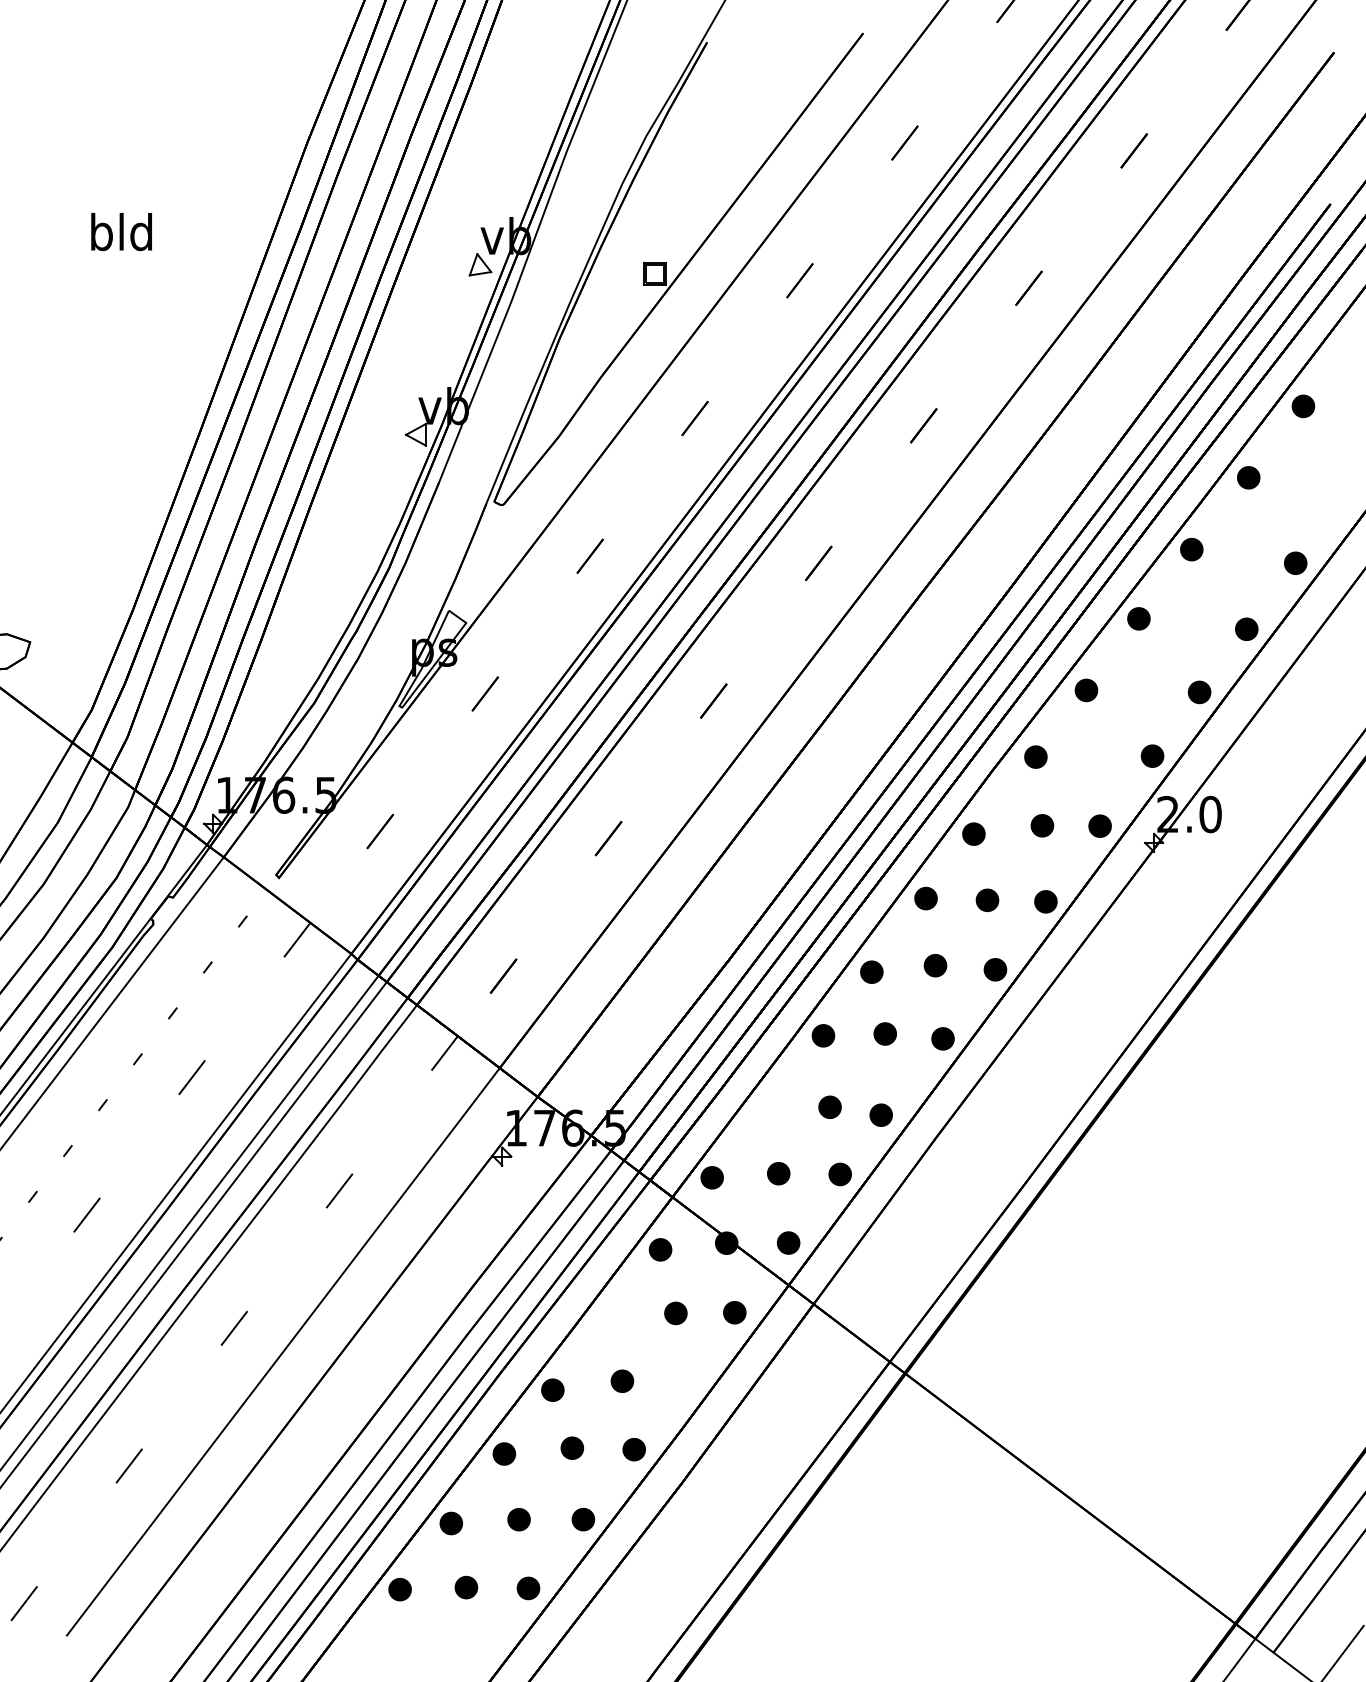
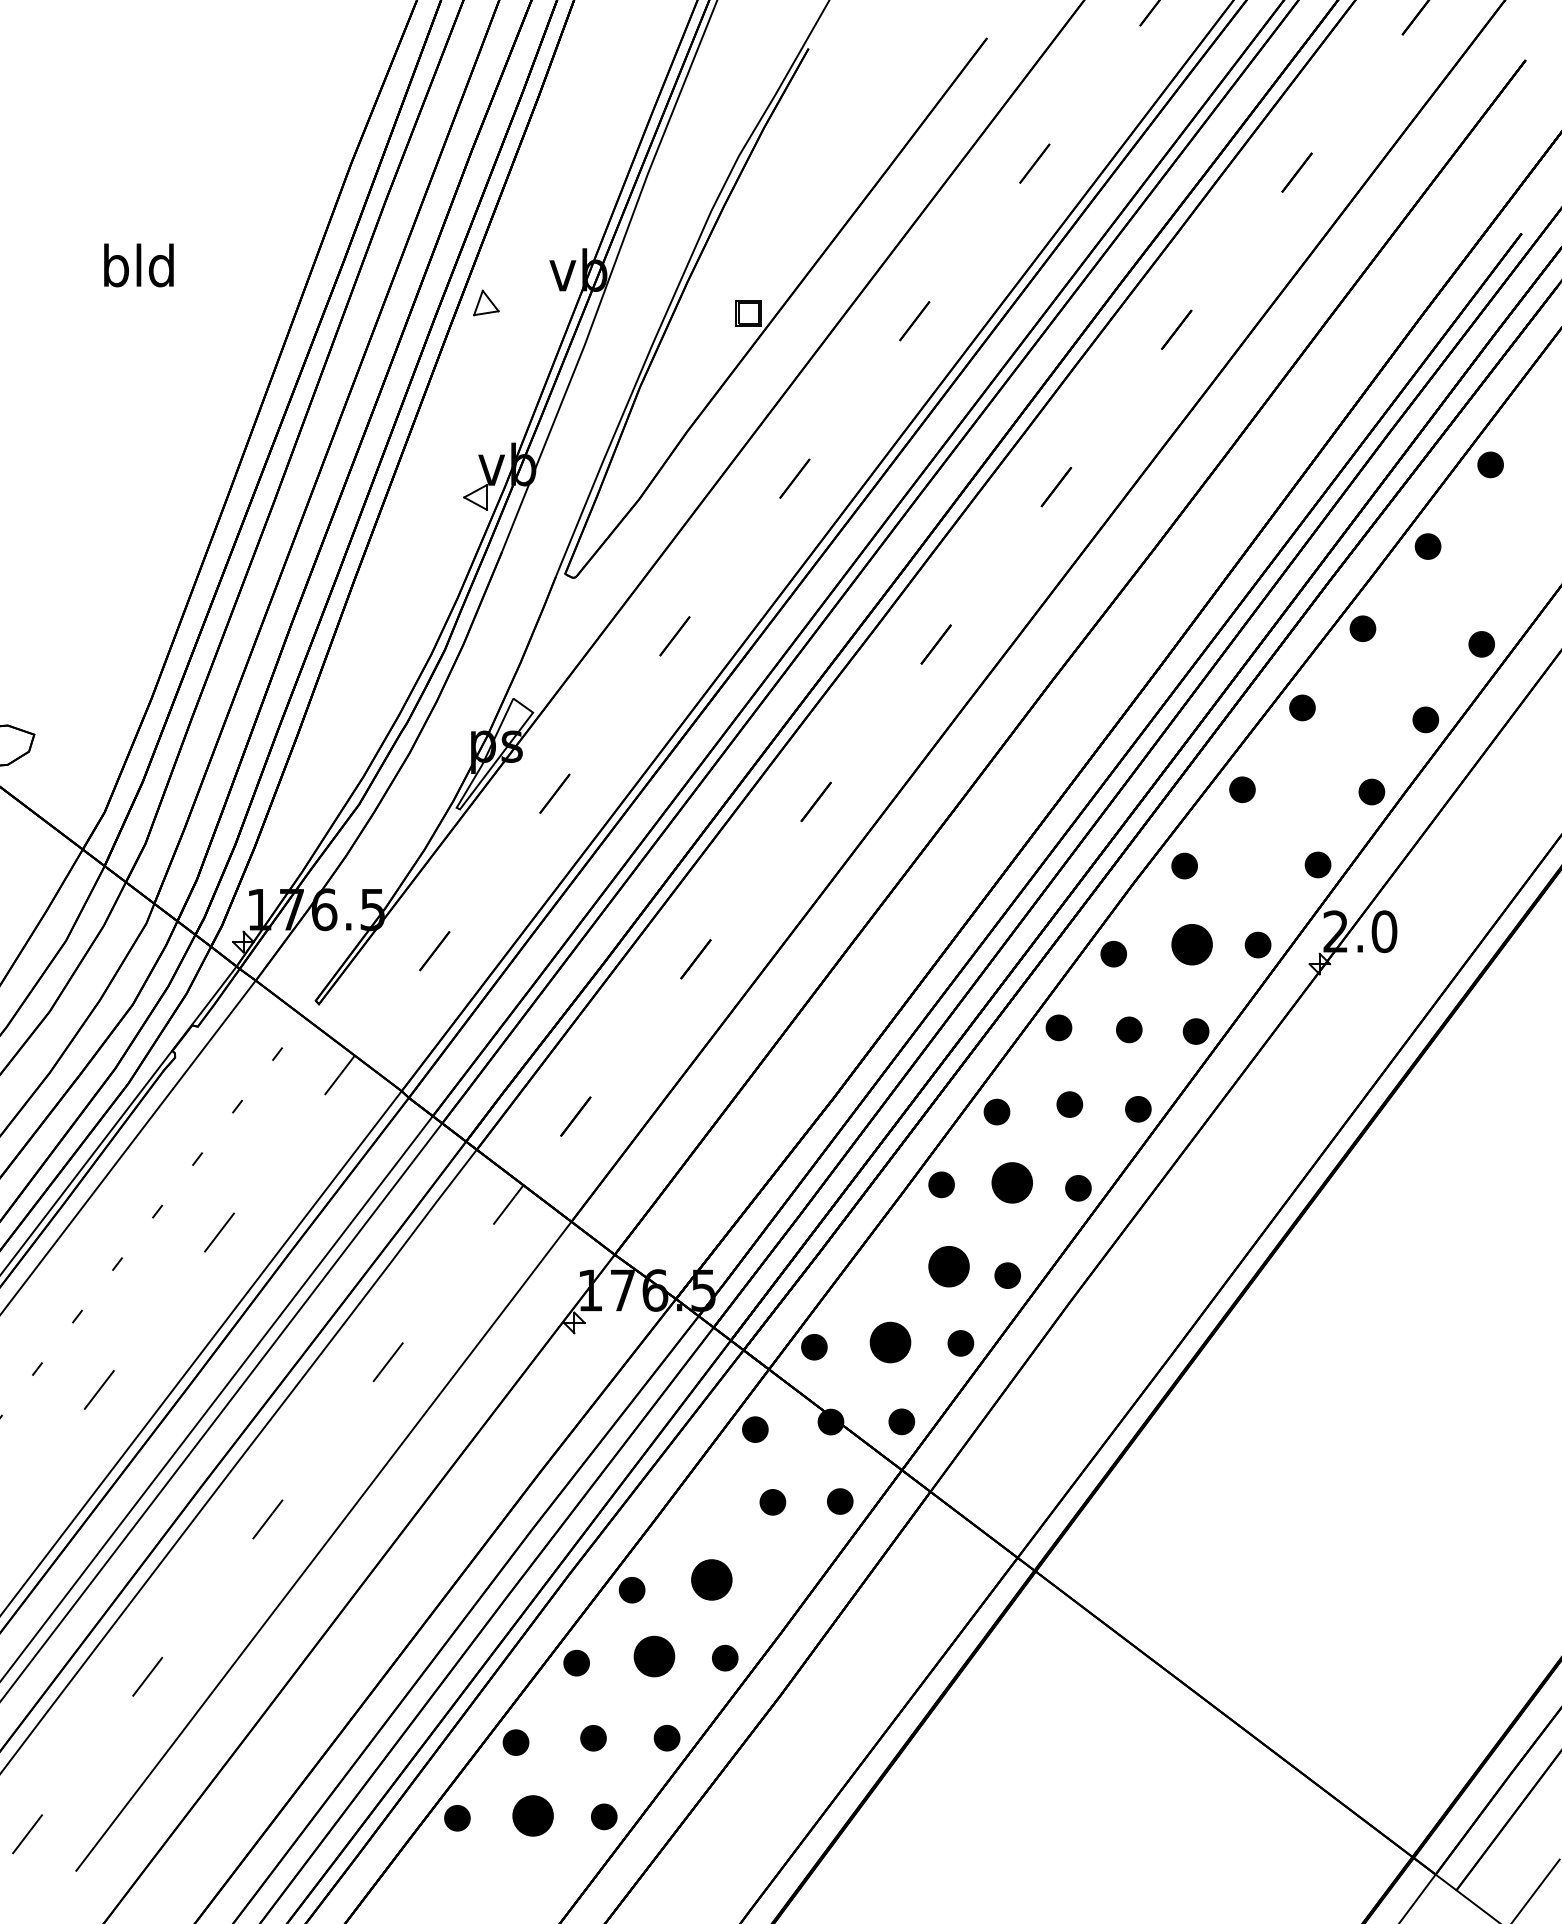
part: (480, 264) -> (486, 302), moved
part: (1041, 825) -> (1191, 944), size x1.6
part: (885, 1033) -> (1012, 1182), size x1.6
part: (830, 1107) -> (949, 1266), size x1.6
part: (778, 1173) -> (890, 1342), size x1.6
part: (622, 1380) -> (711, 1579), size x1.6
part: (572, 1448) -> (654, 1656), size x1.6
part: (466, 1587) -> (533, 1815), size x1.6

